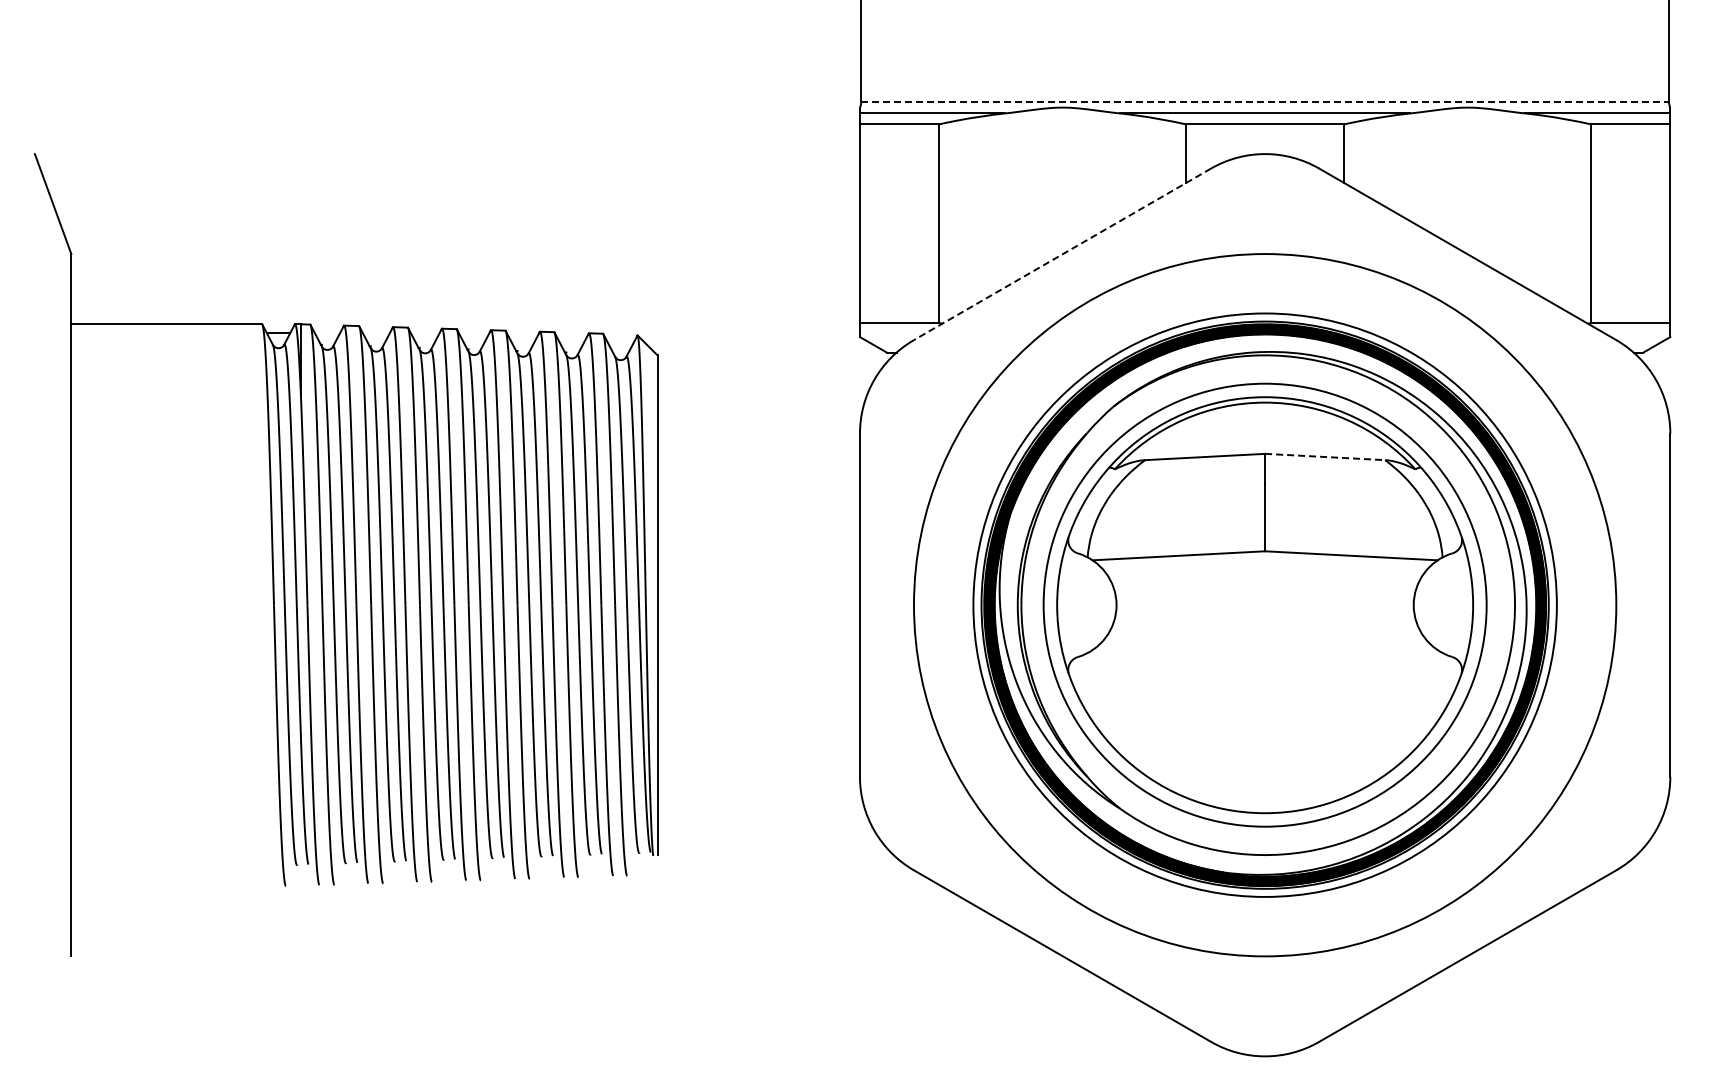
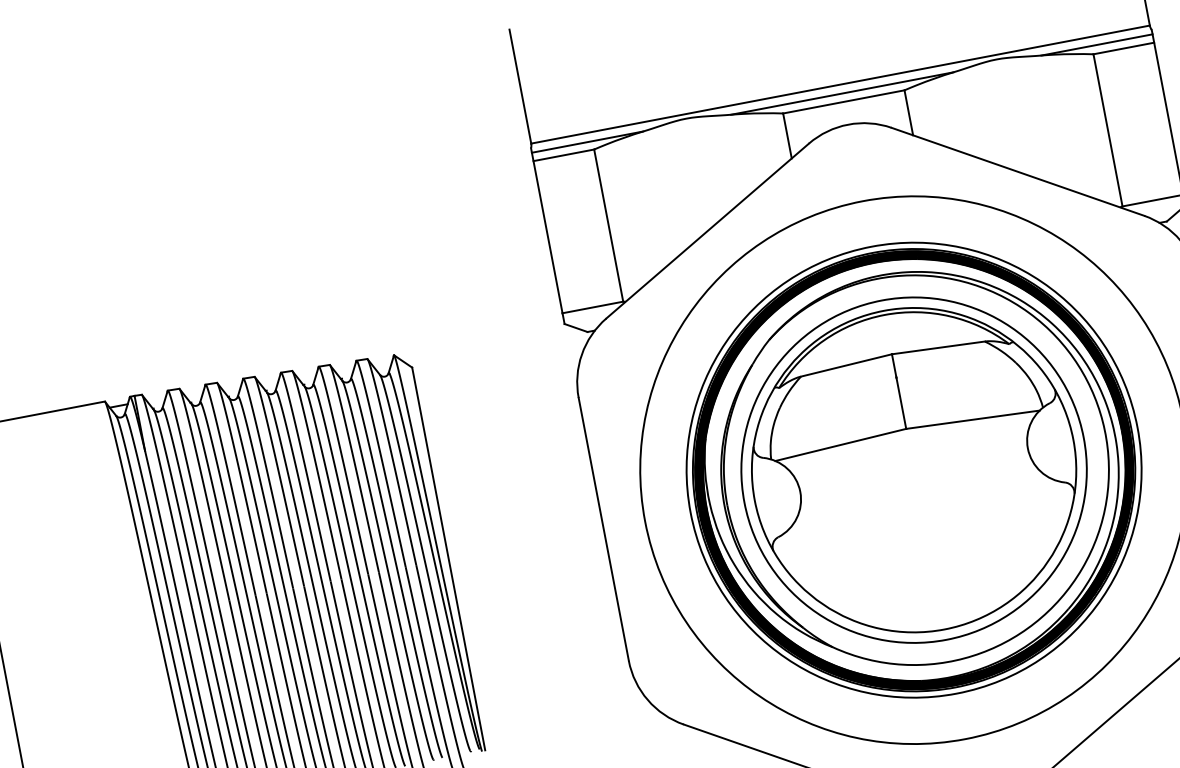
line: (1265, 101) -> (840, 84), dashed -> solid
line: (1062, 254) -> (707, 231), dashed -> solid
line: (1325, 457) -> (938, 348), dashed -> solid

